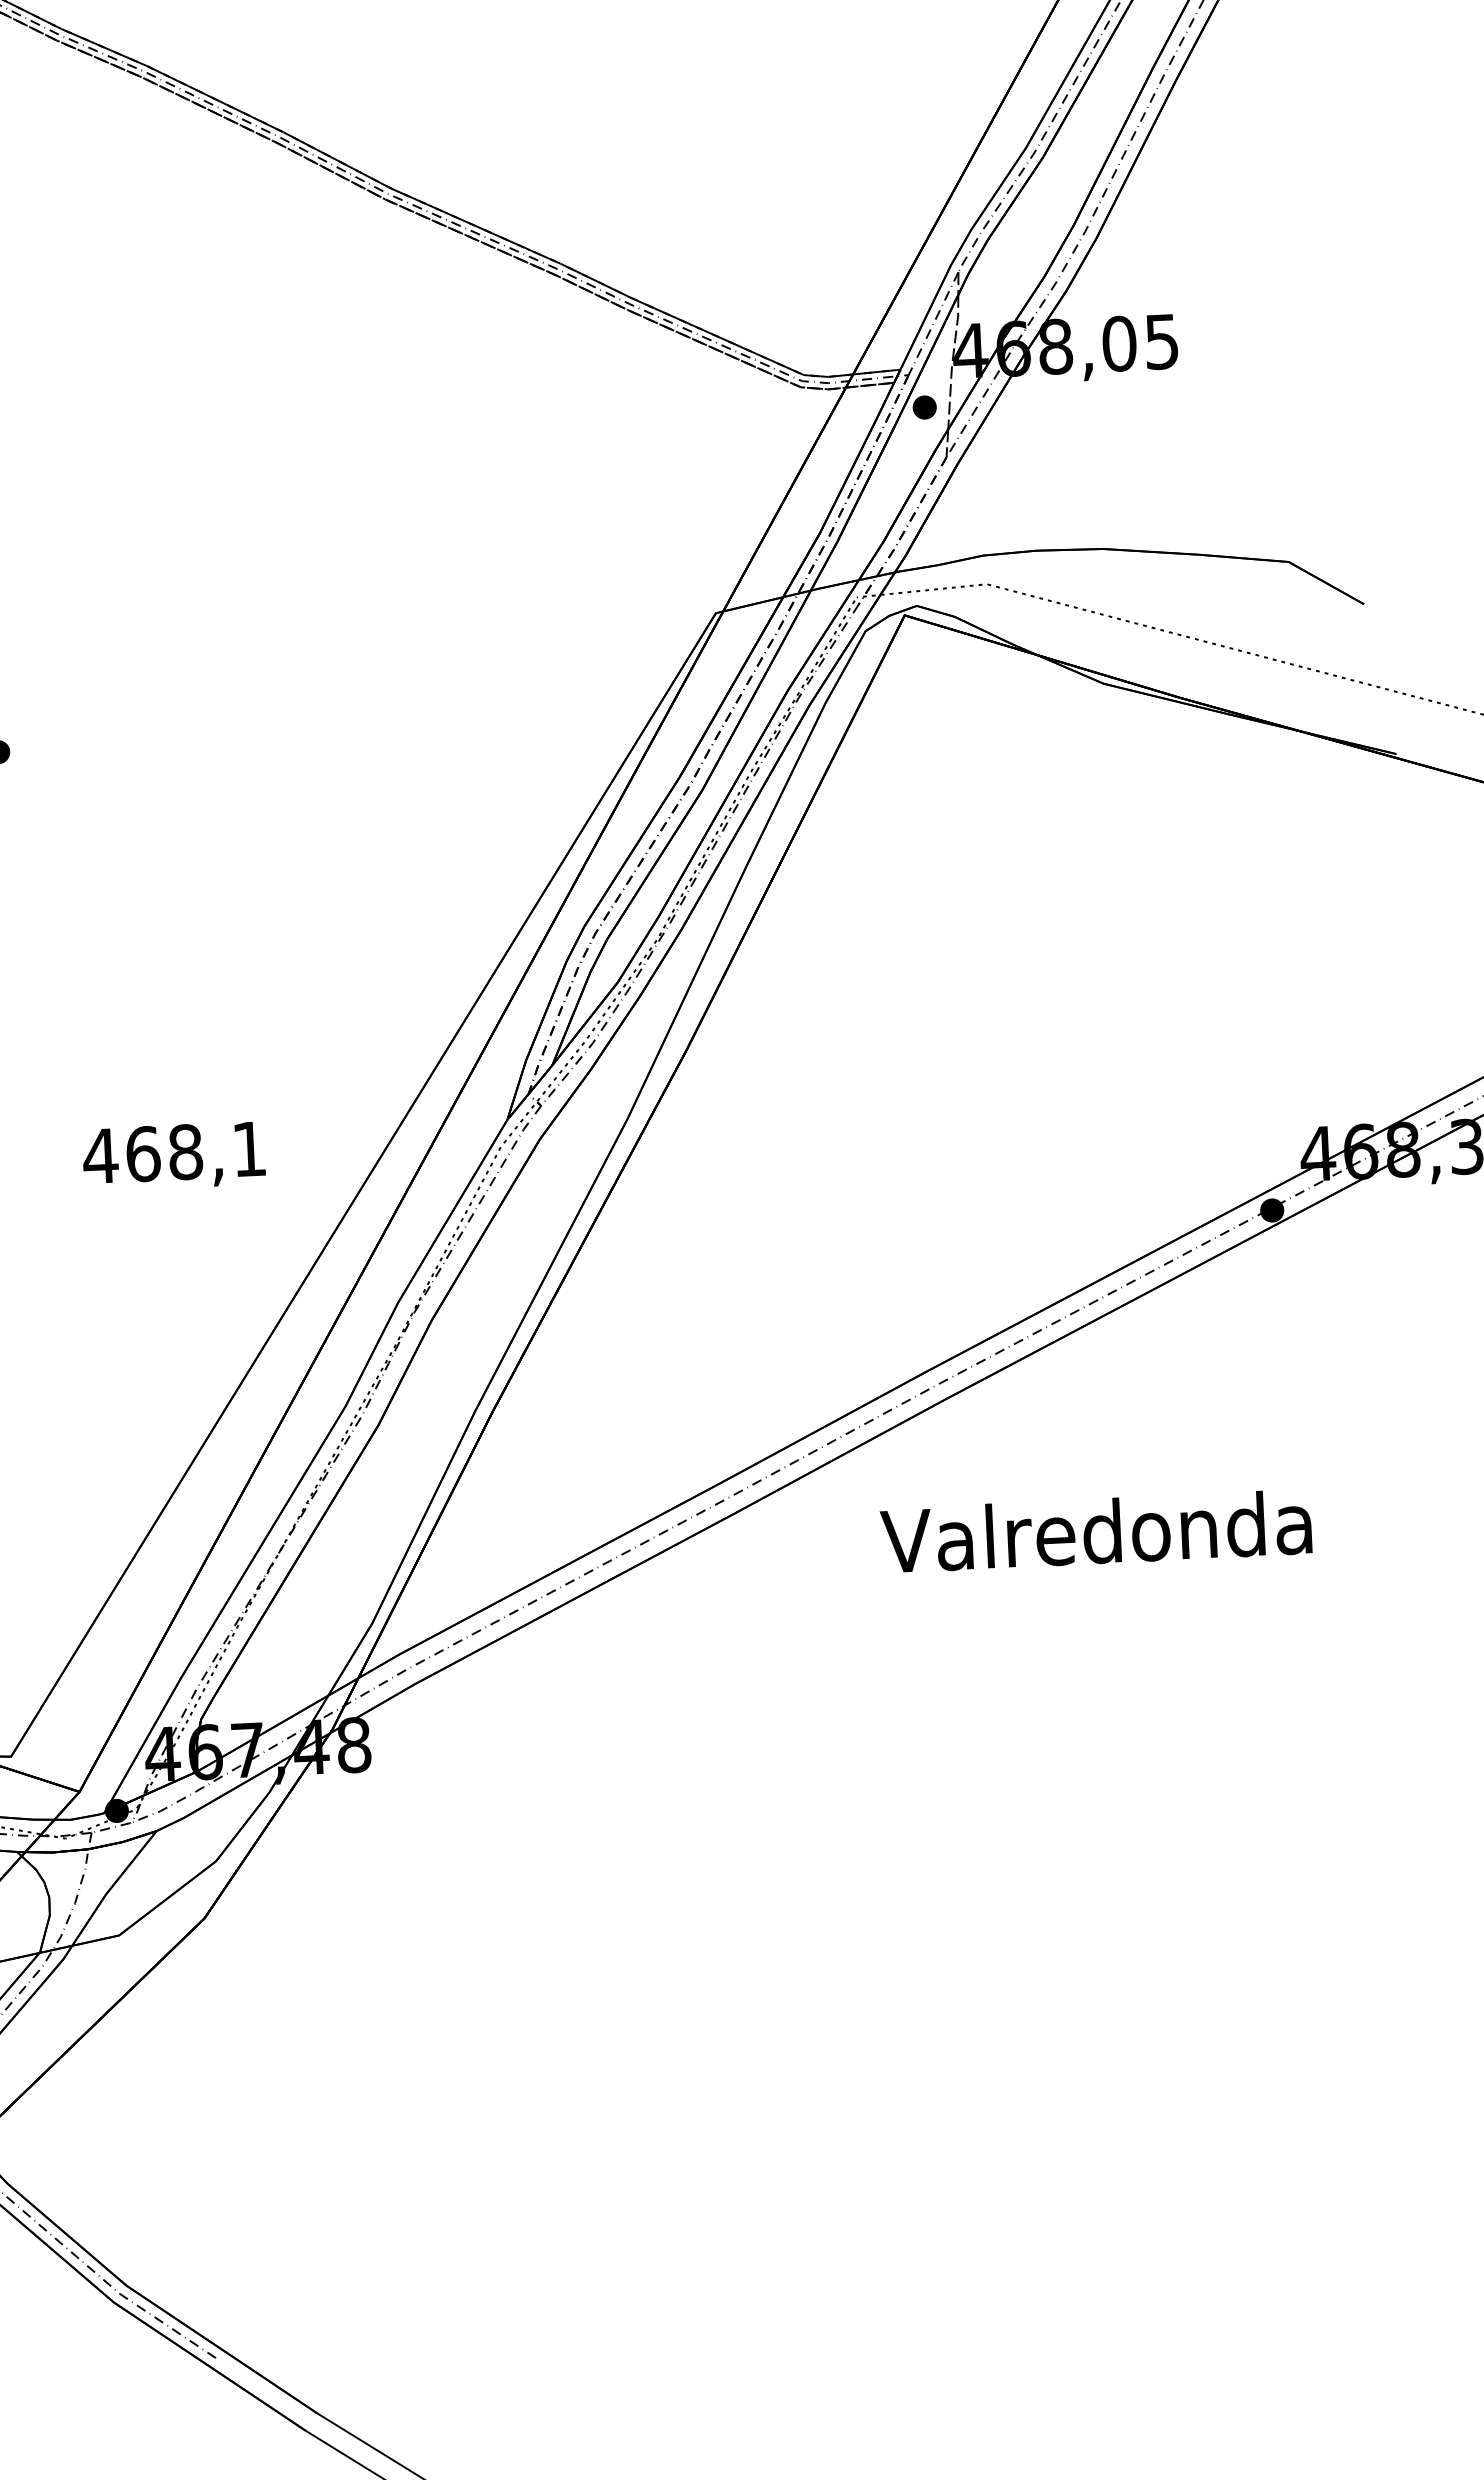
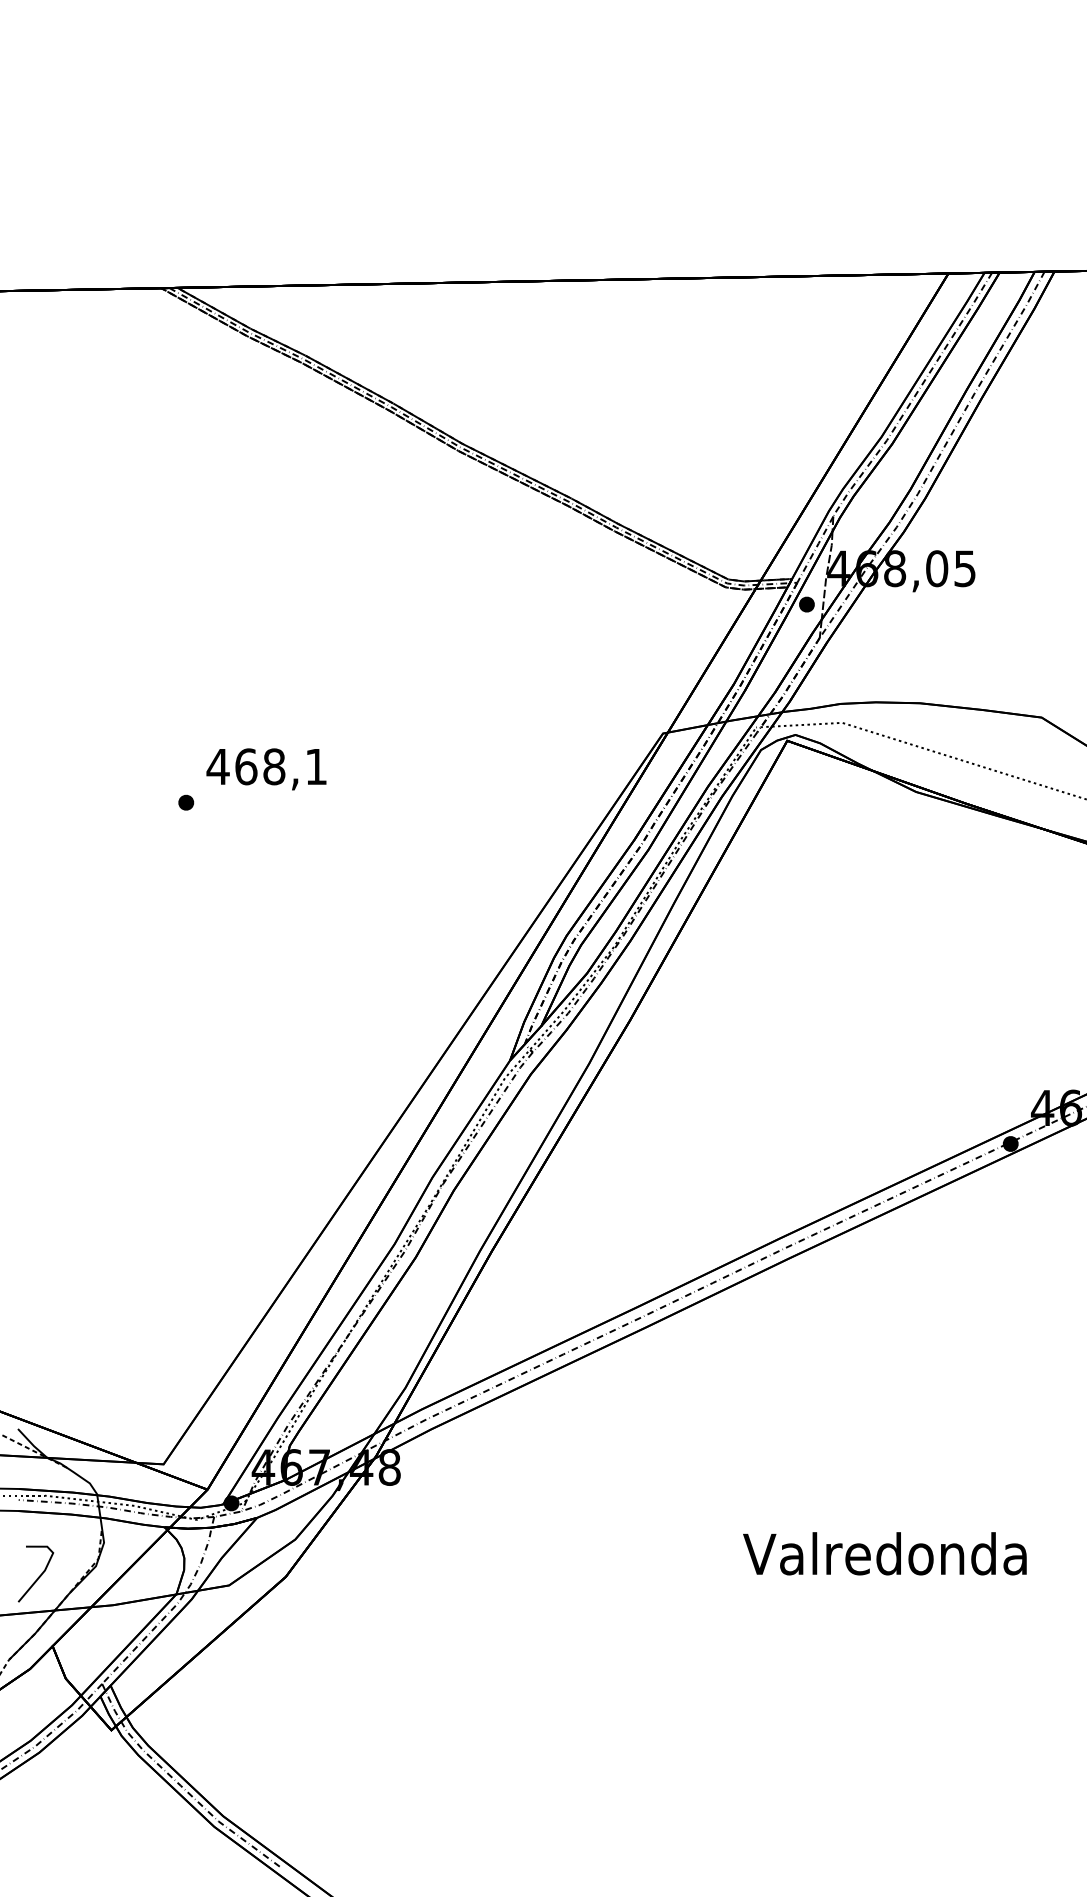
text: (174, 1156) -> (266, 769), moved
text: (1095, 1531) -> (884, 1553), moved

